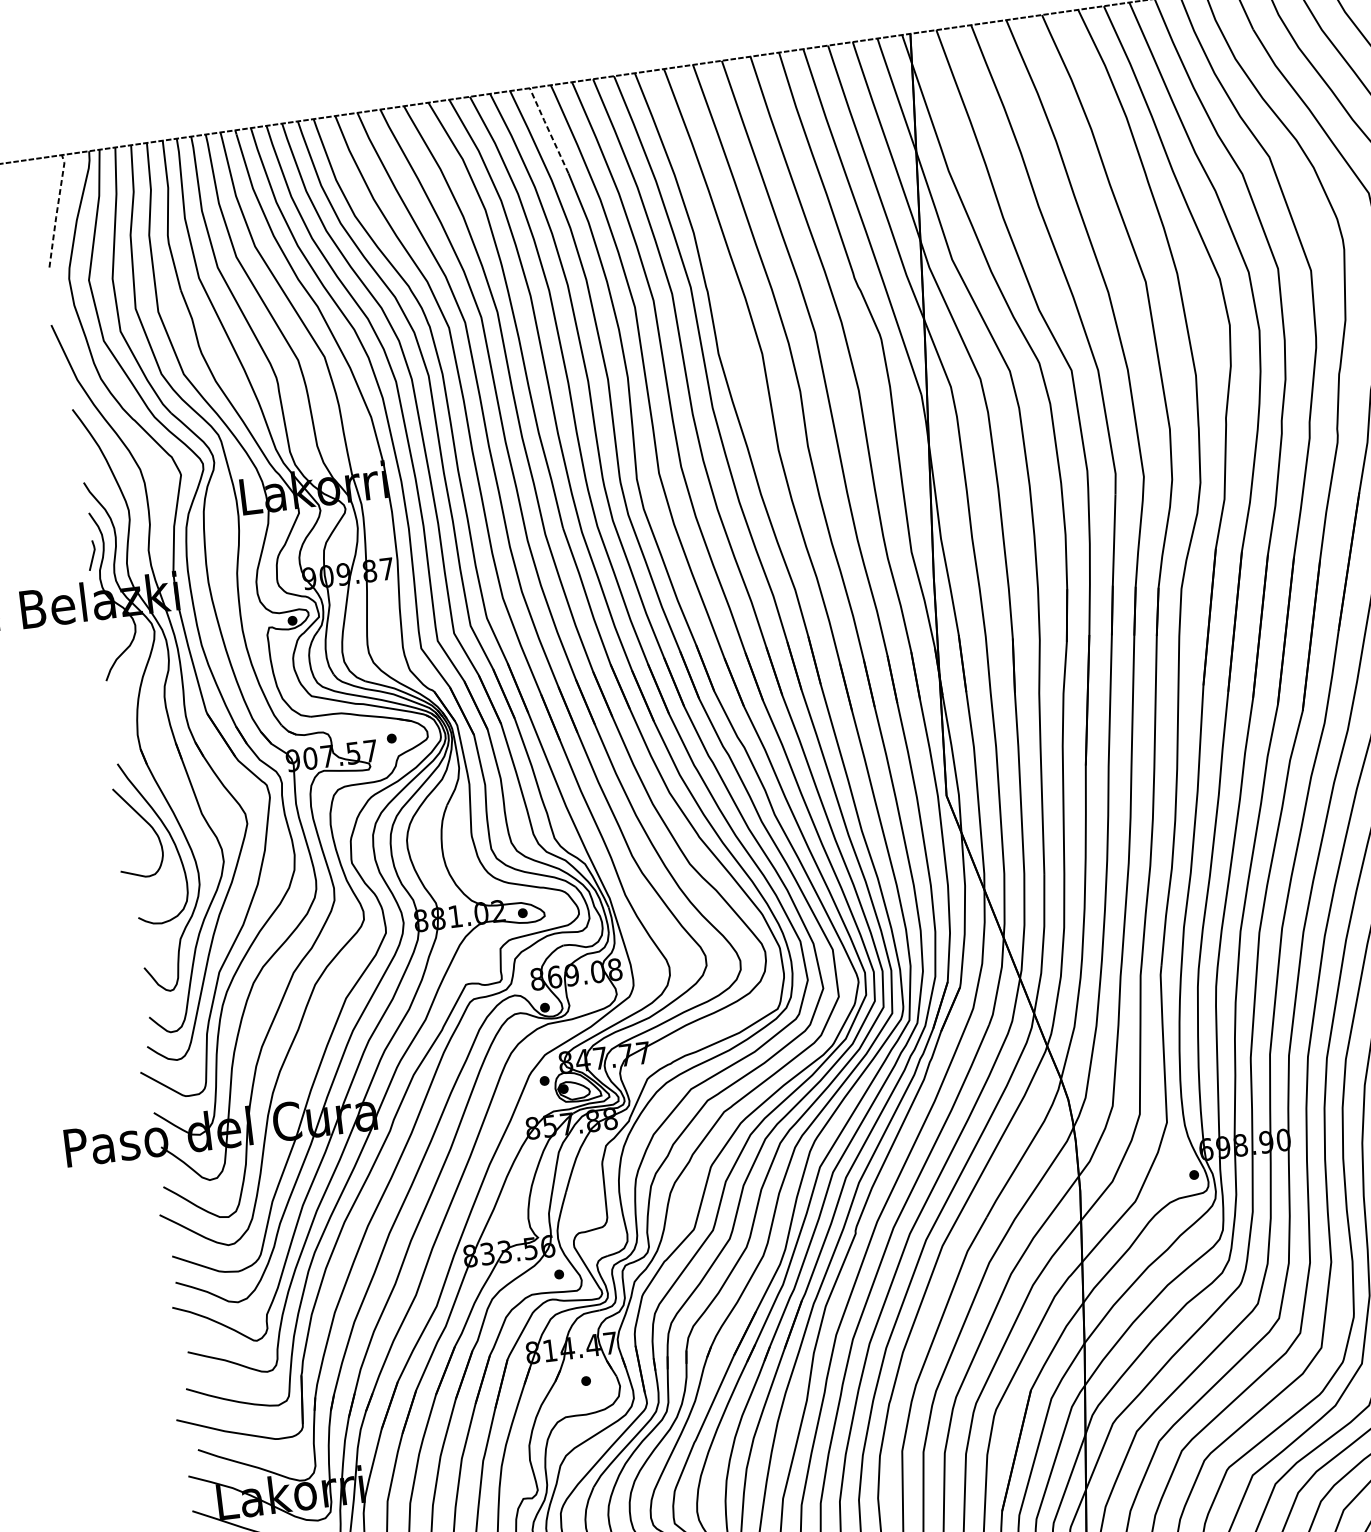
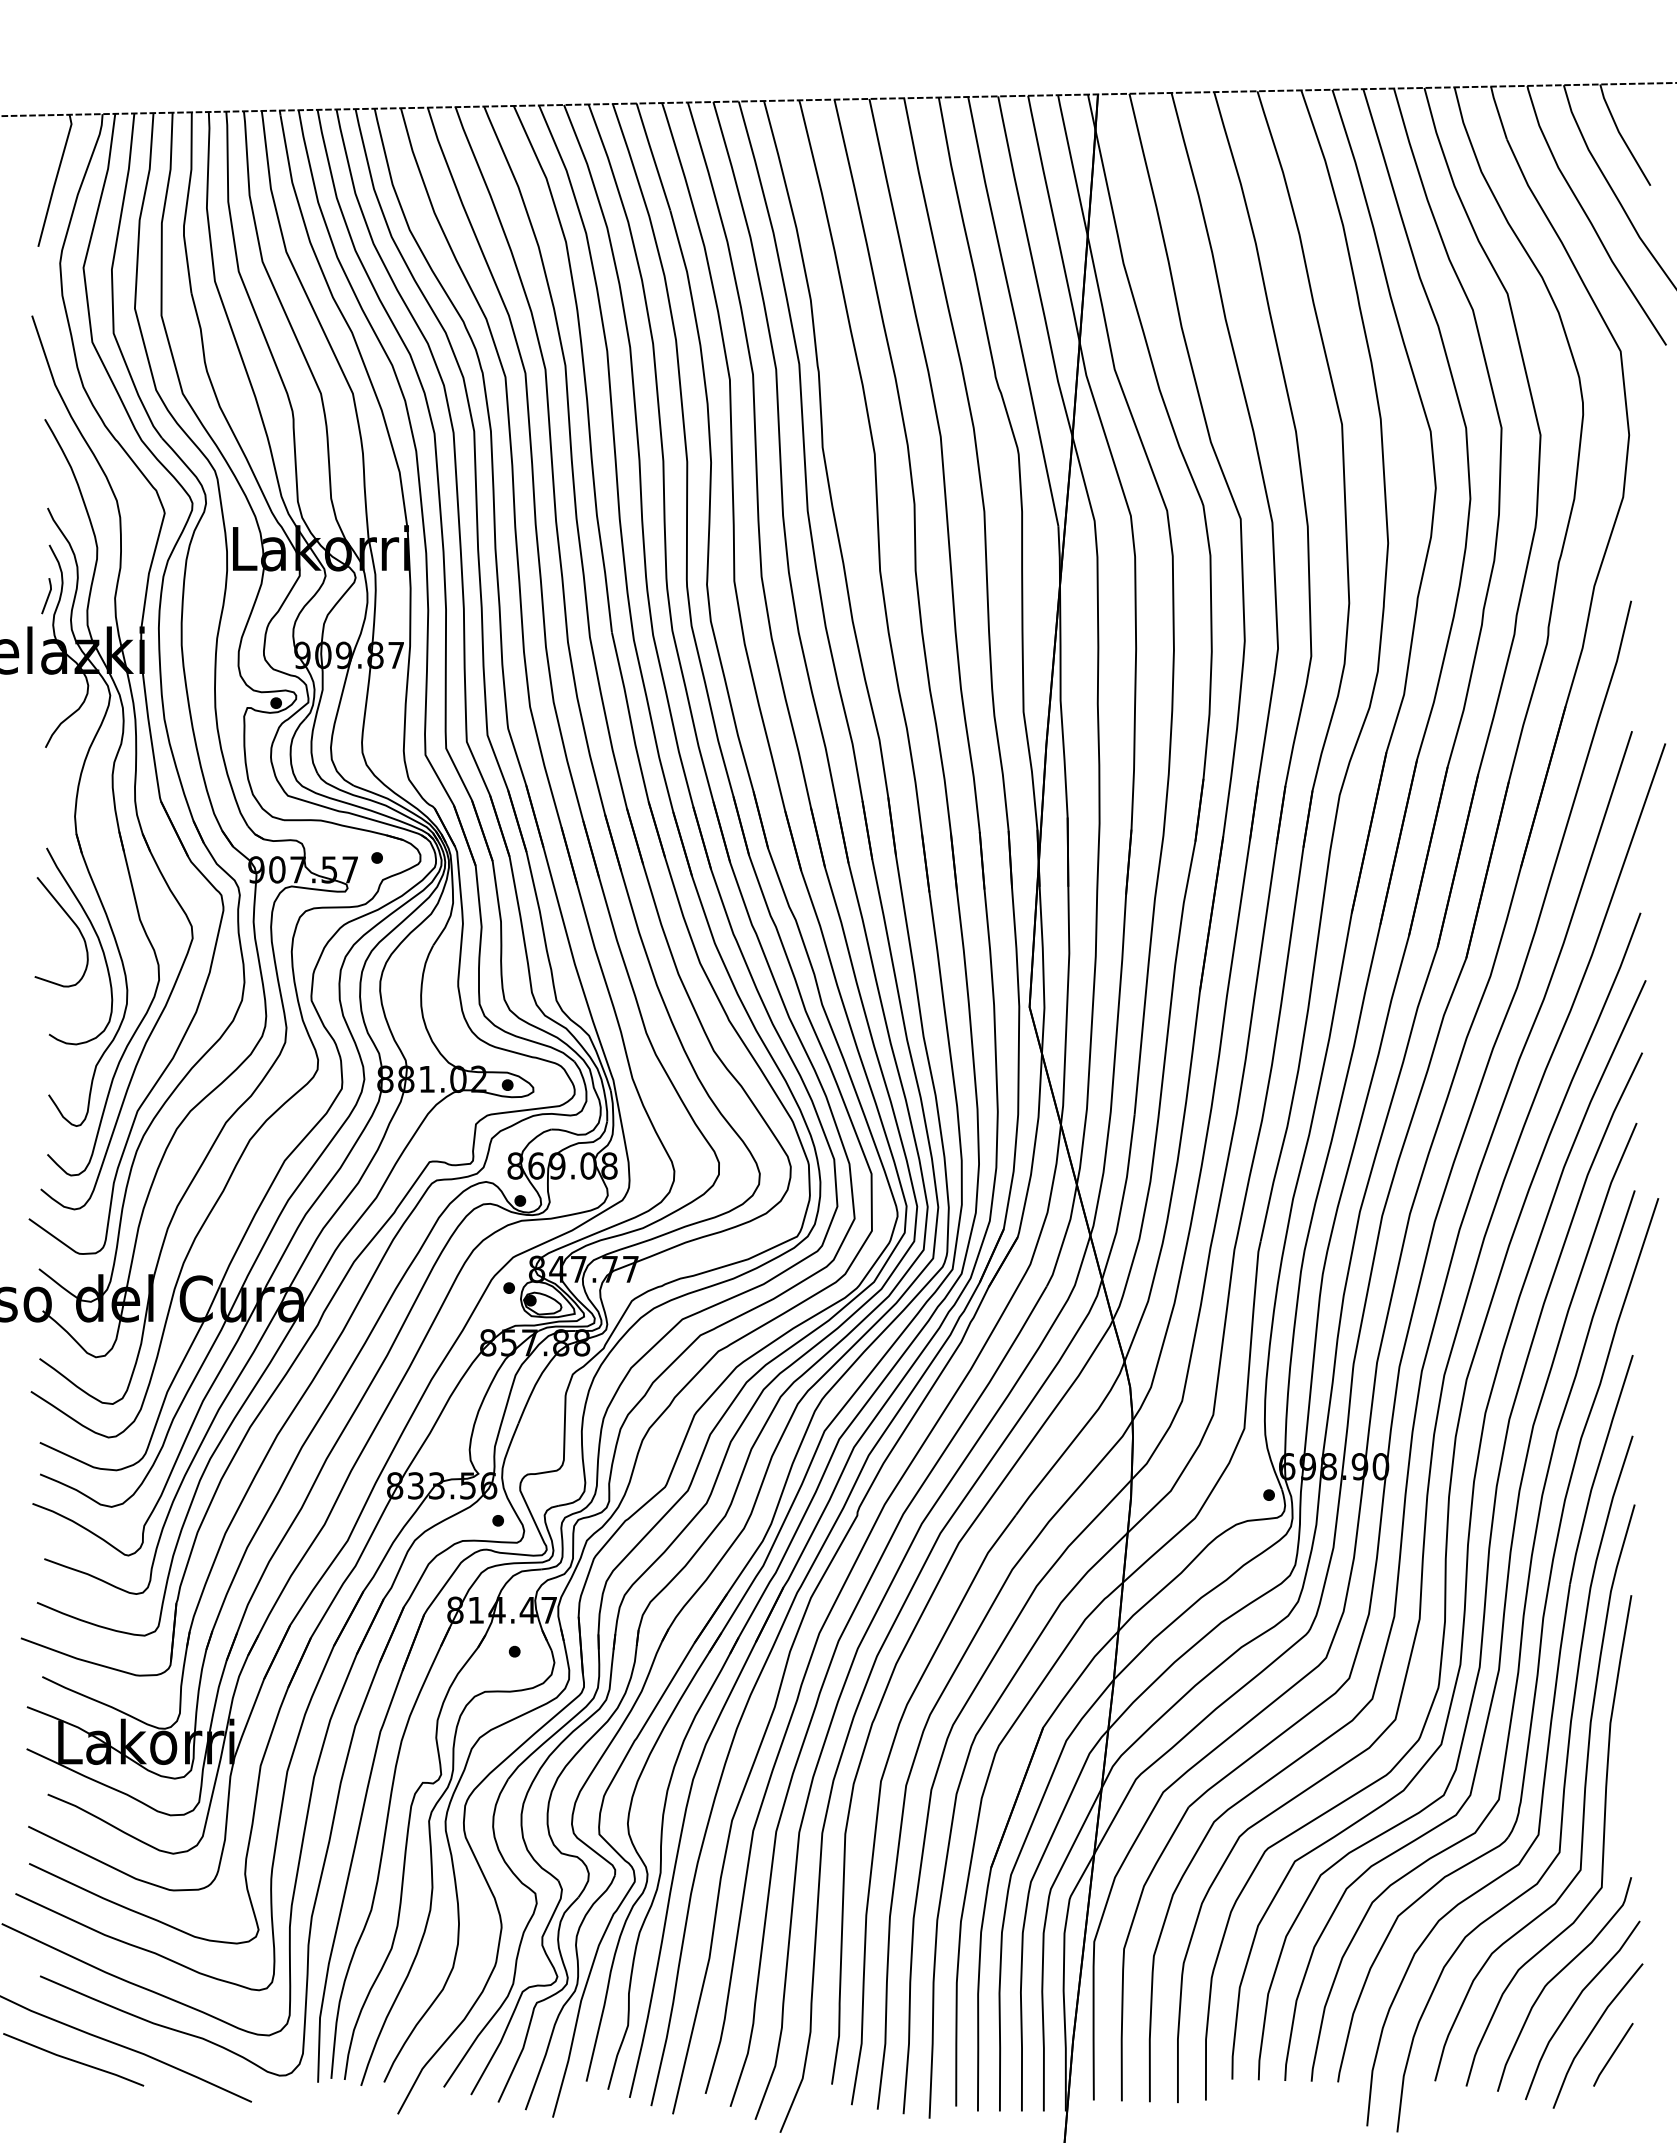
line: (549, 130) -> (653, 156), dashed -> solid
line: (56, 210) -> (55, 180), dashed -> solid

